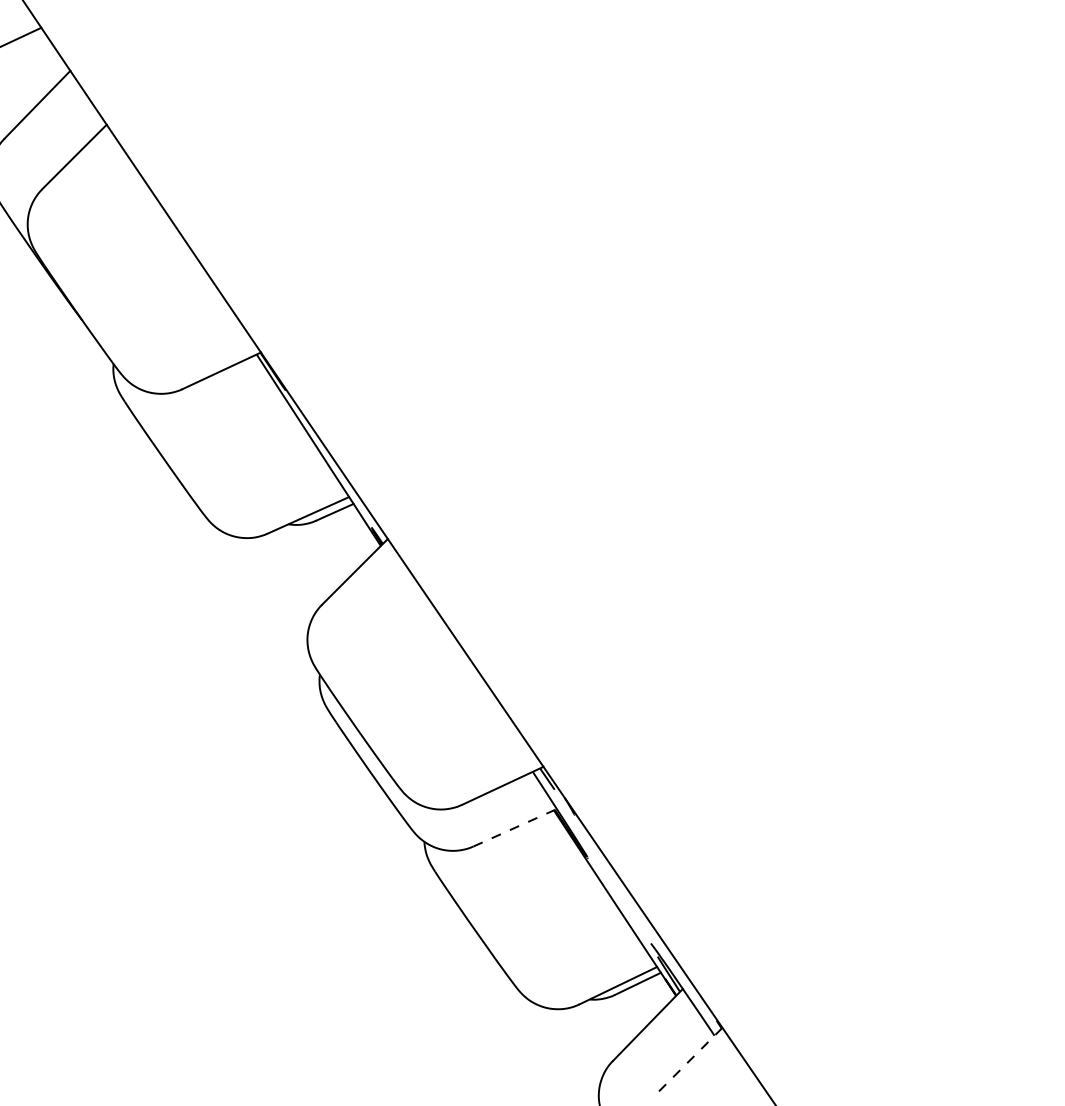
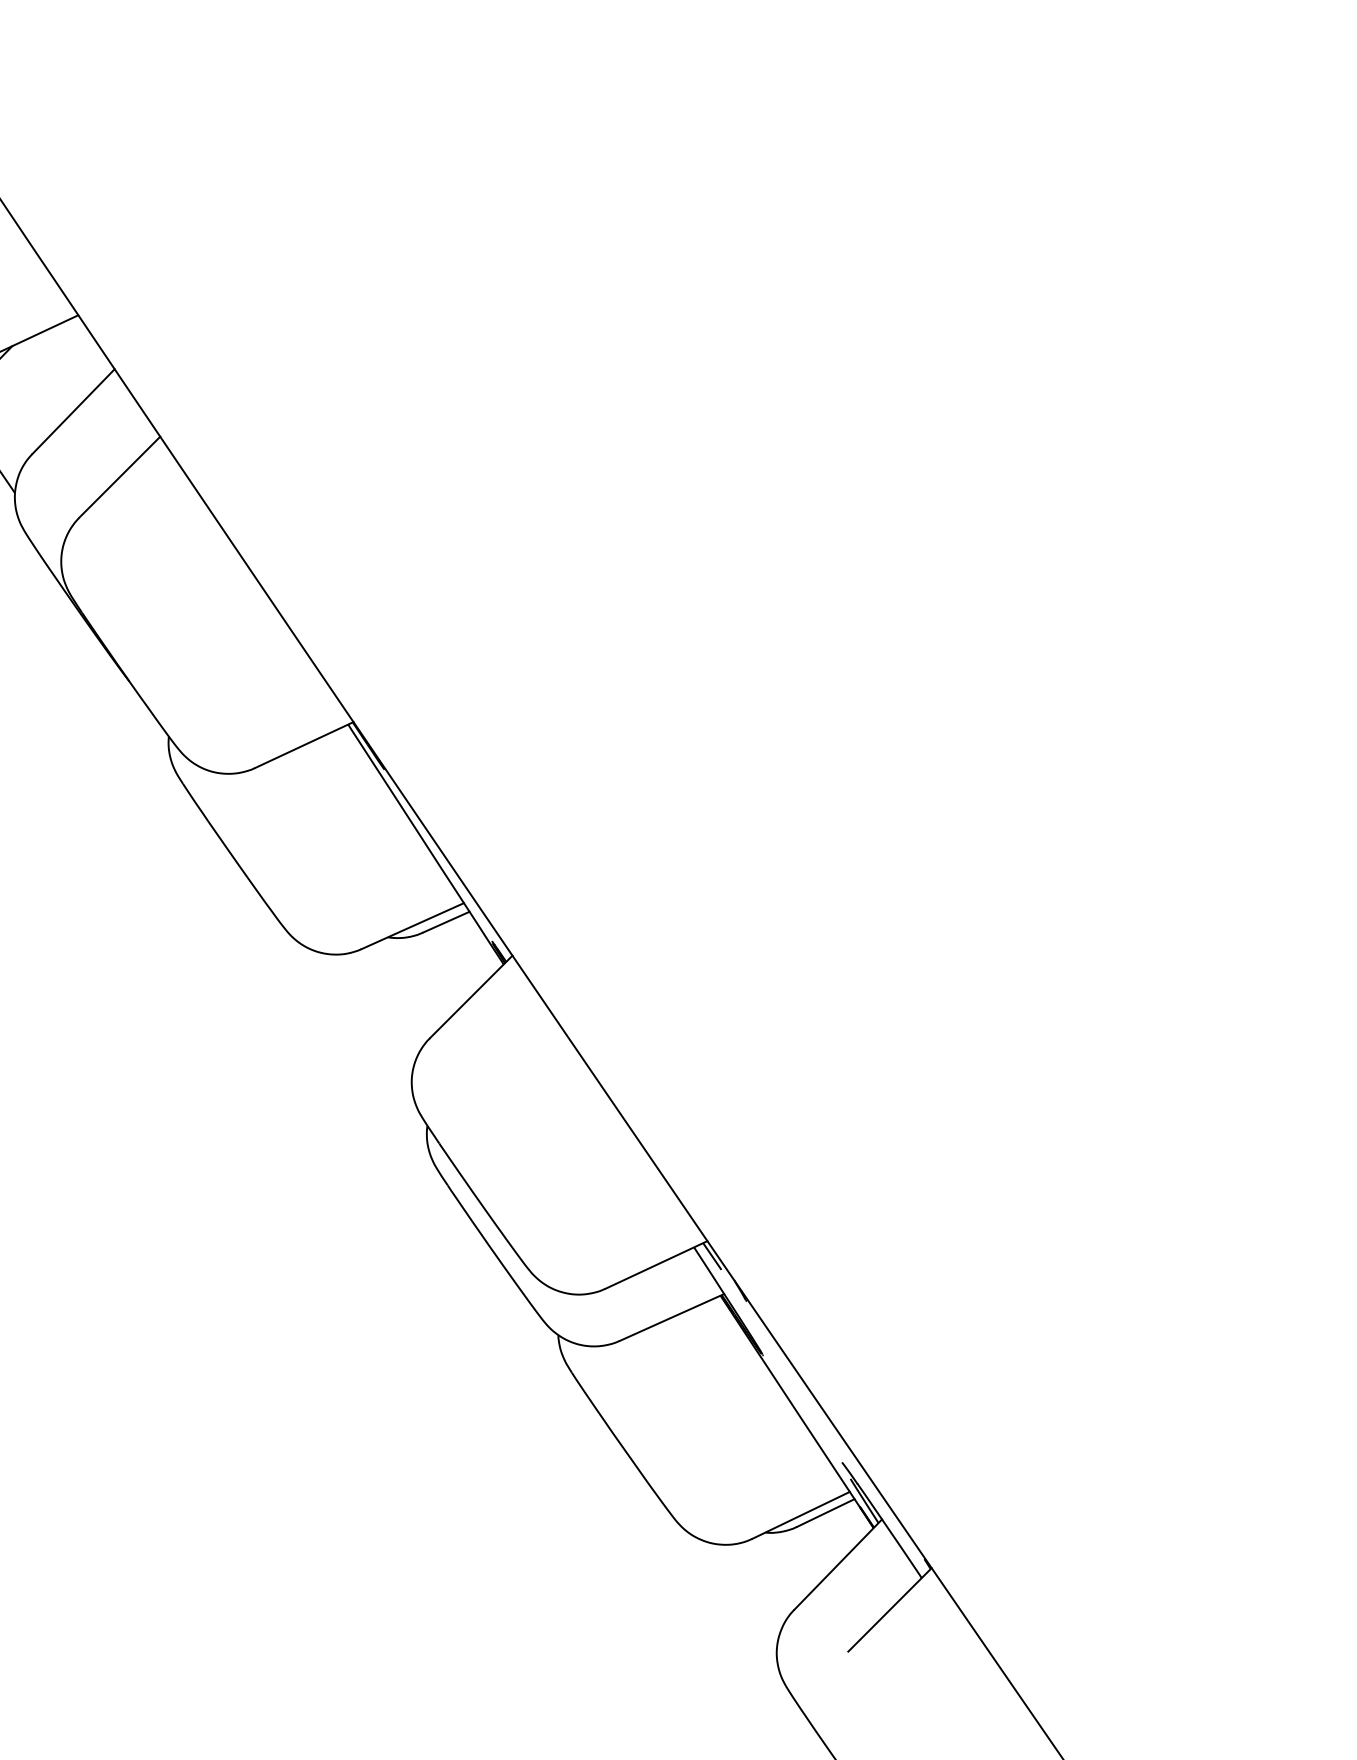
line: (515, 827) -> (672, 1317), dashed -> solid
line: (688, 1061) -> (889, 1610), dashed -> solid

